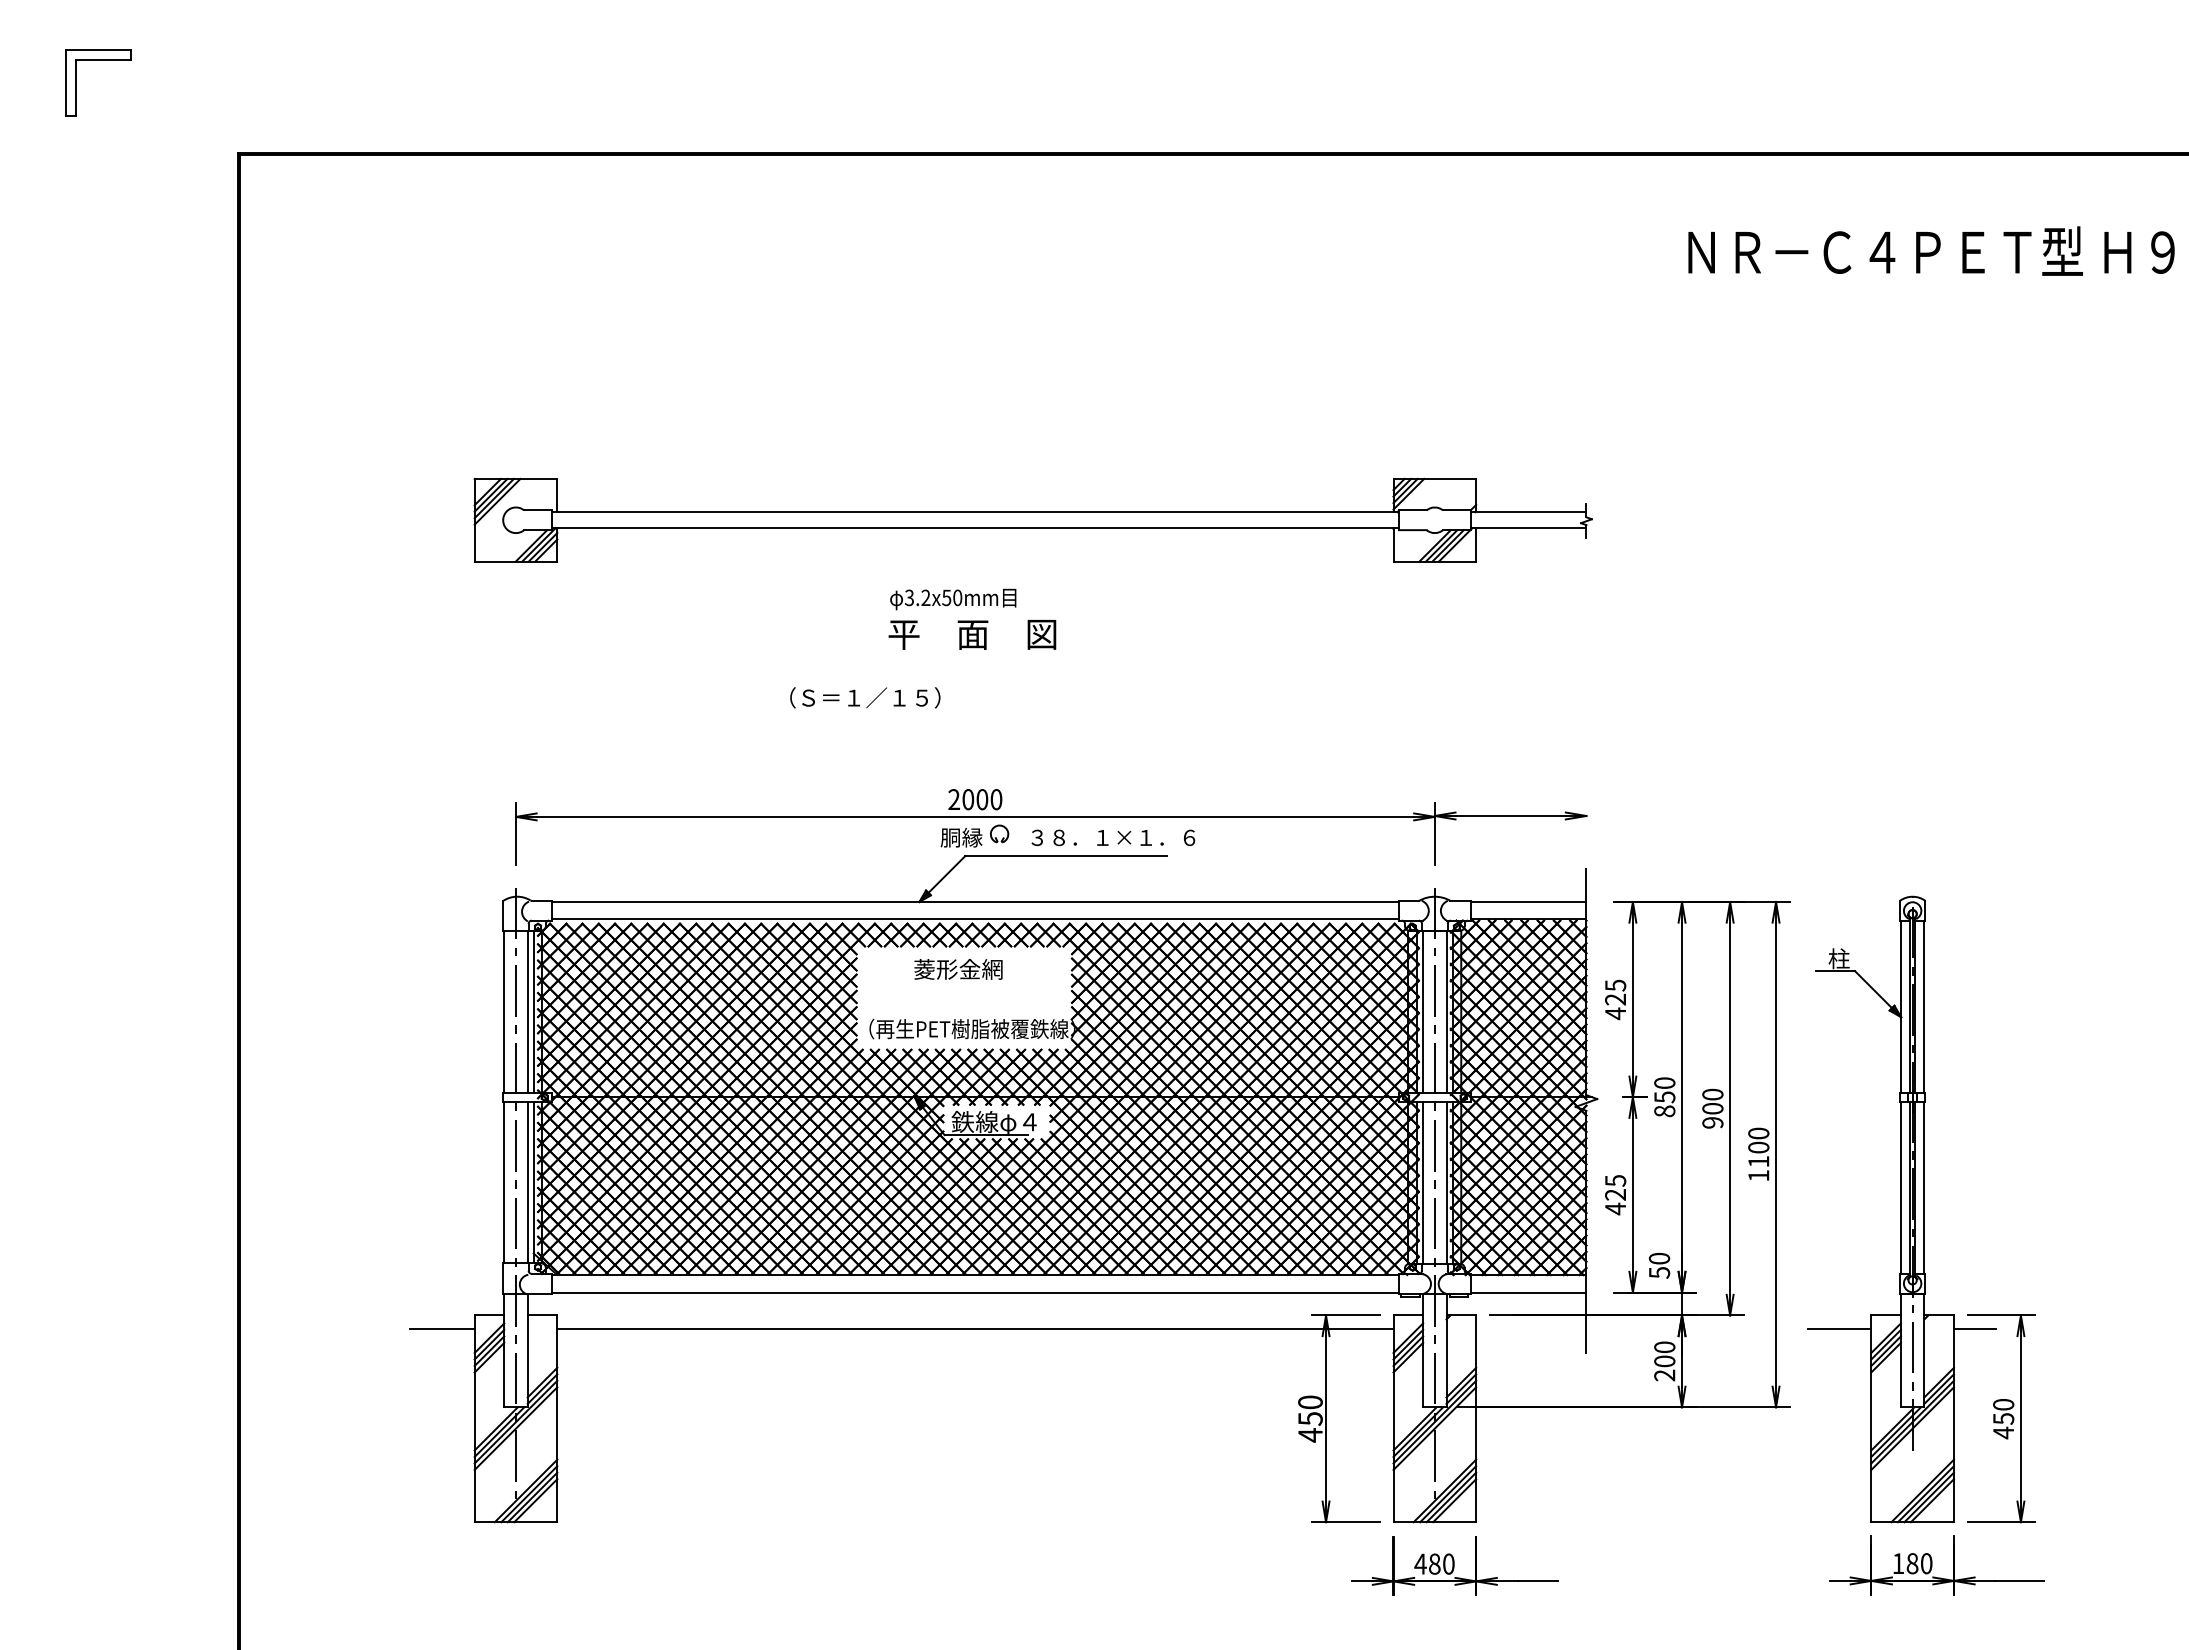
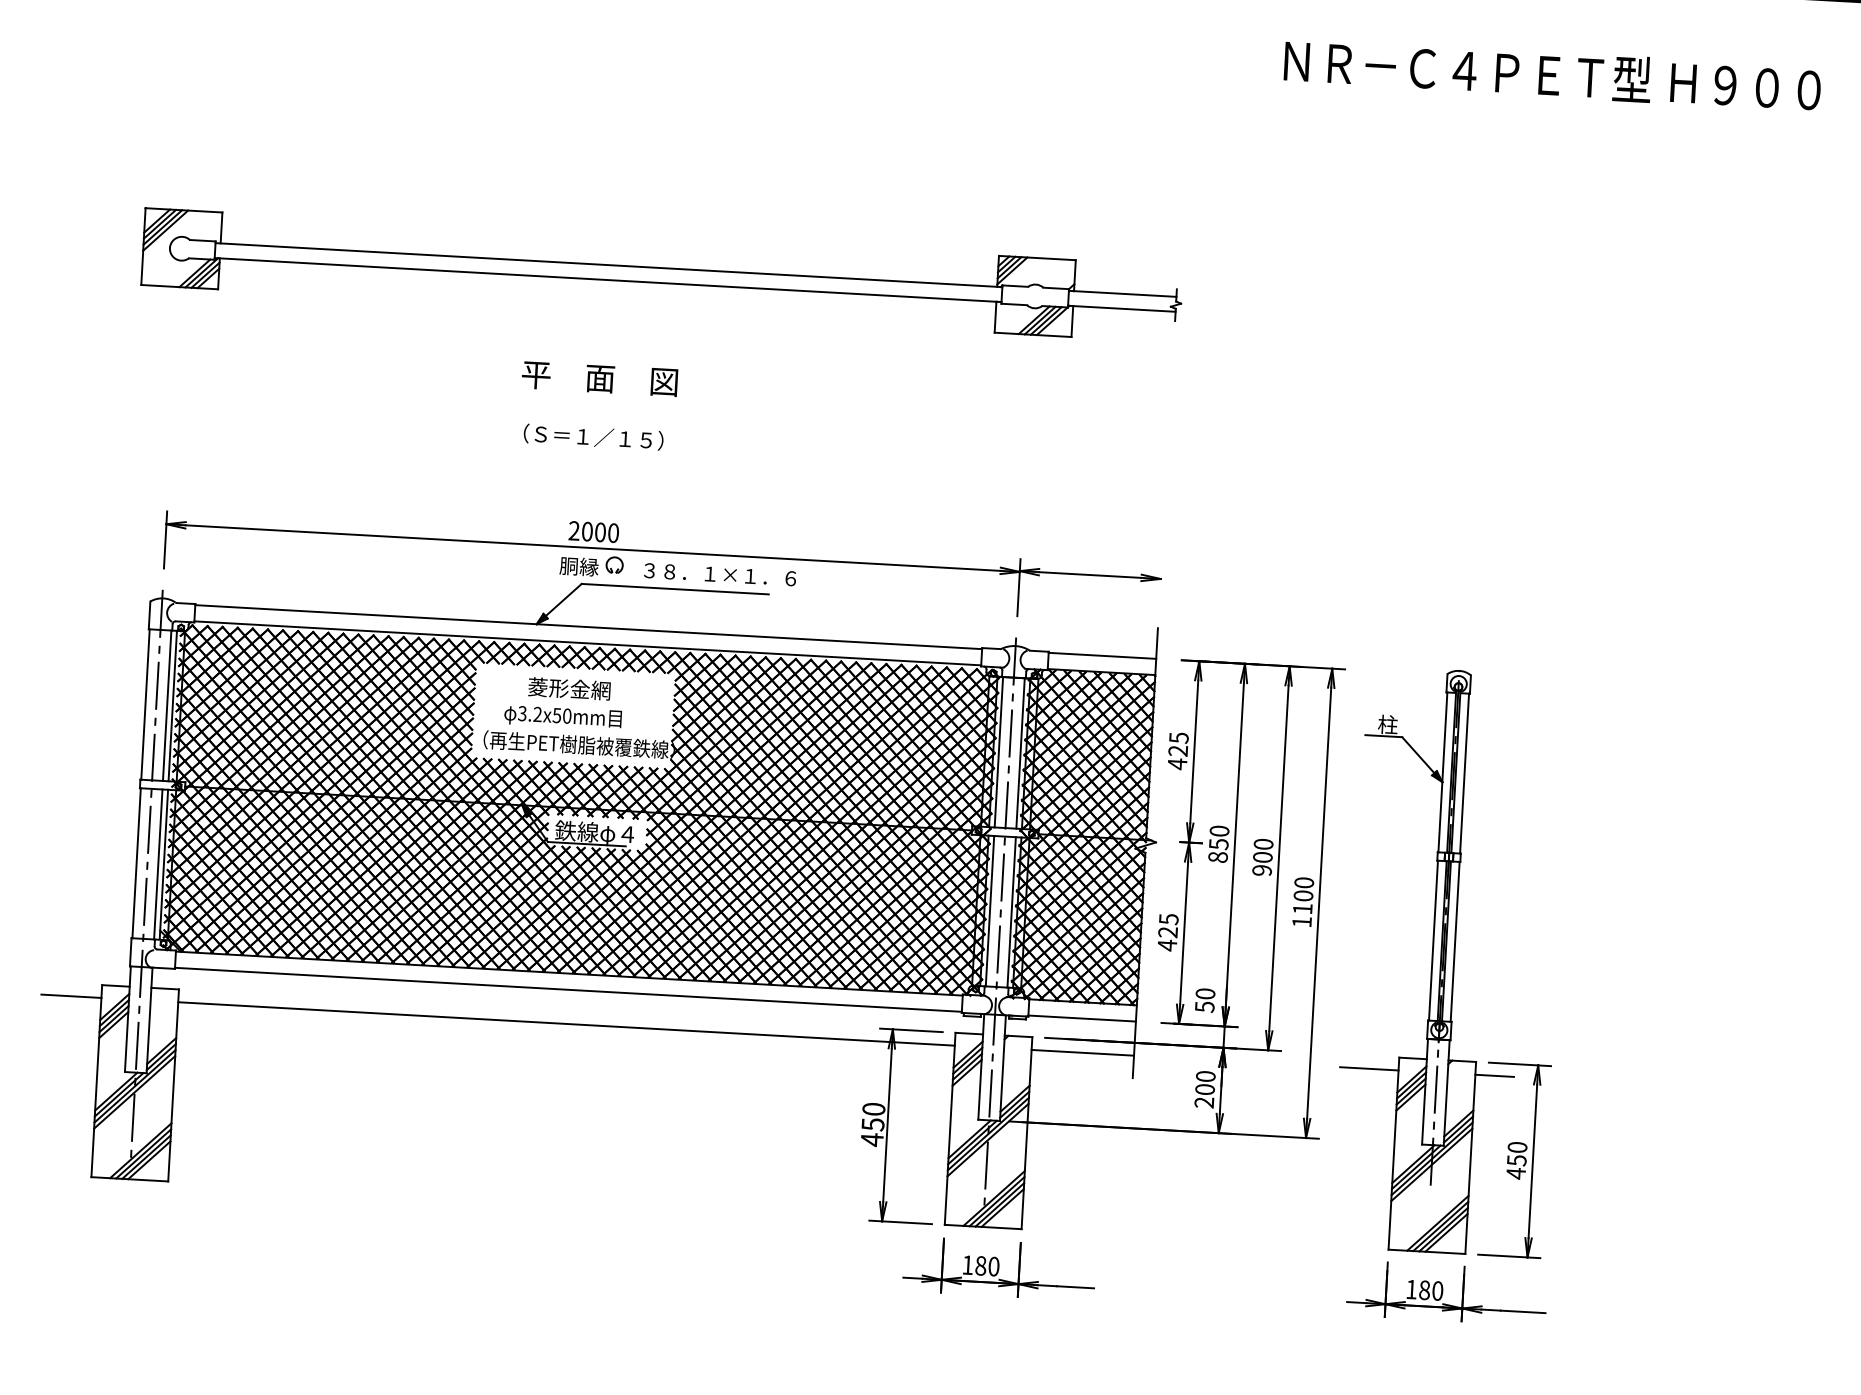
text: (953, 599) -> (563, 717), moved
text: (865, 697) -> (593, 436), moved
line: (1531, 1329) -> (1082, 1053), added
text: (1420, 1563) -> (967, 1264), 480 -> 180

